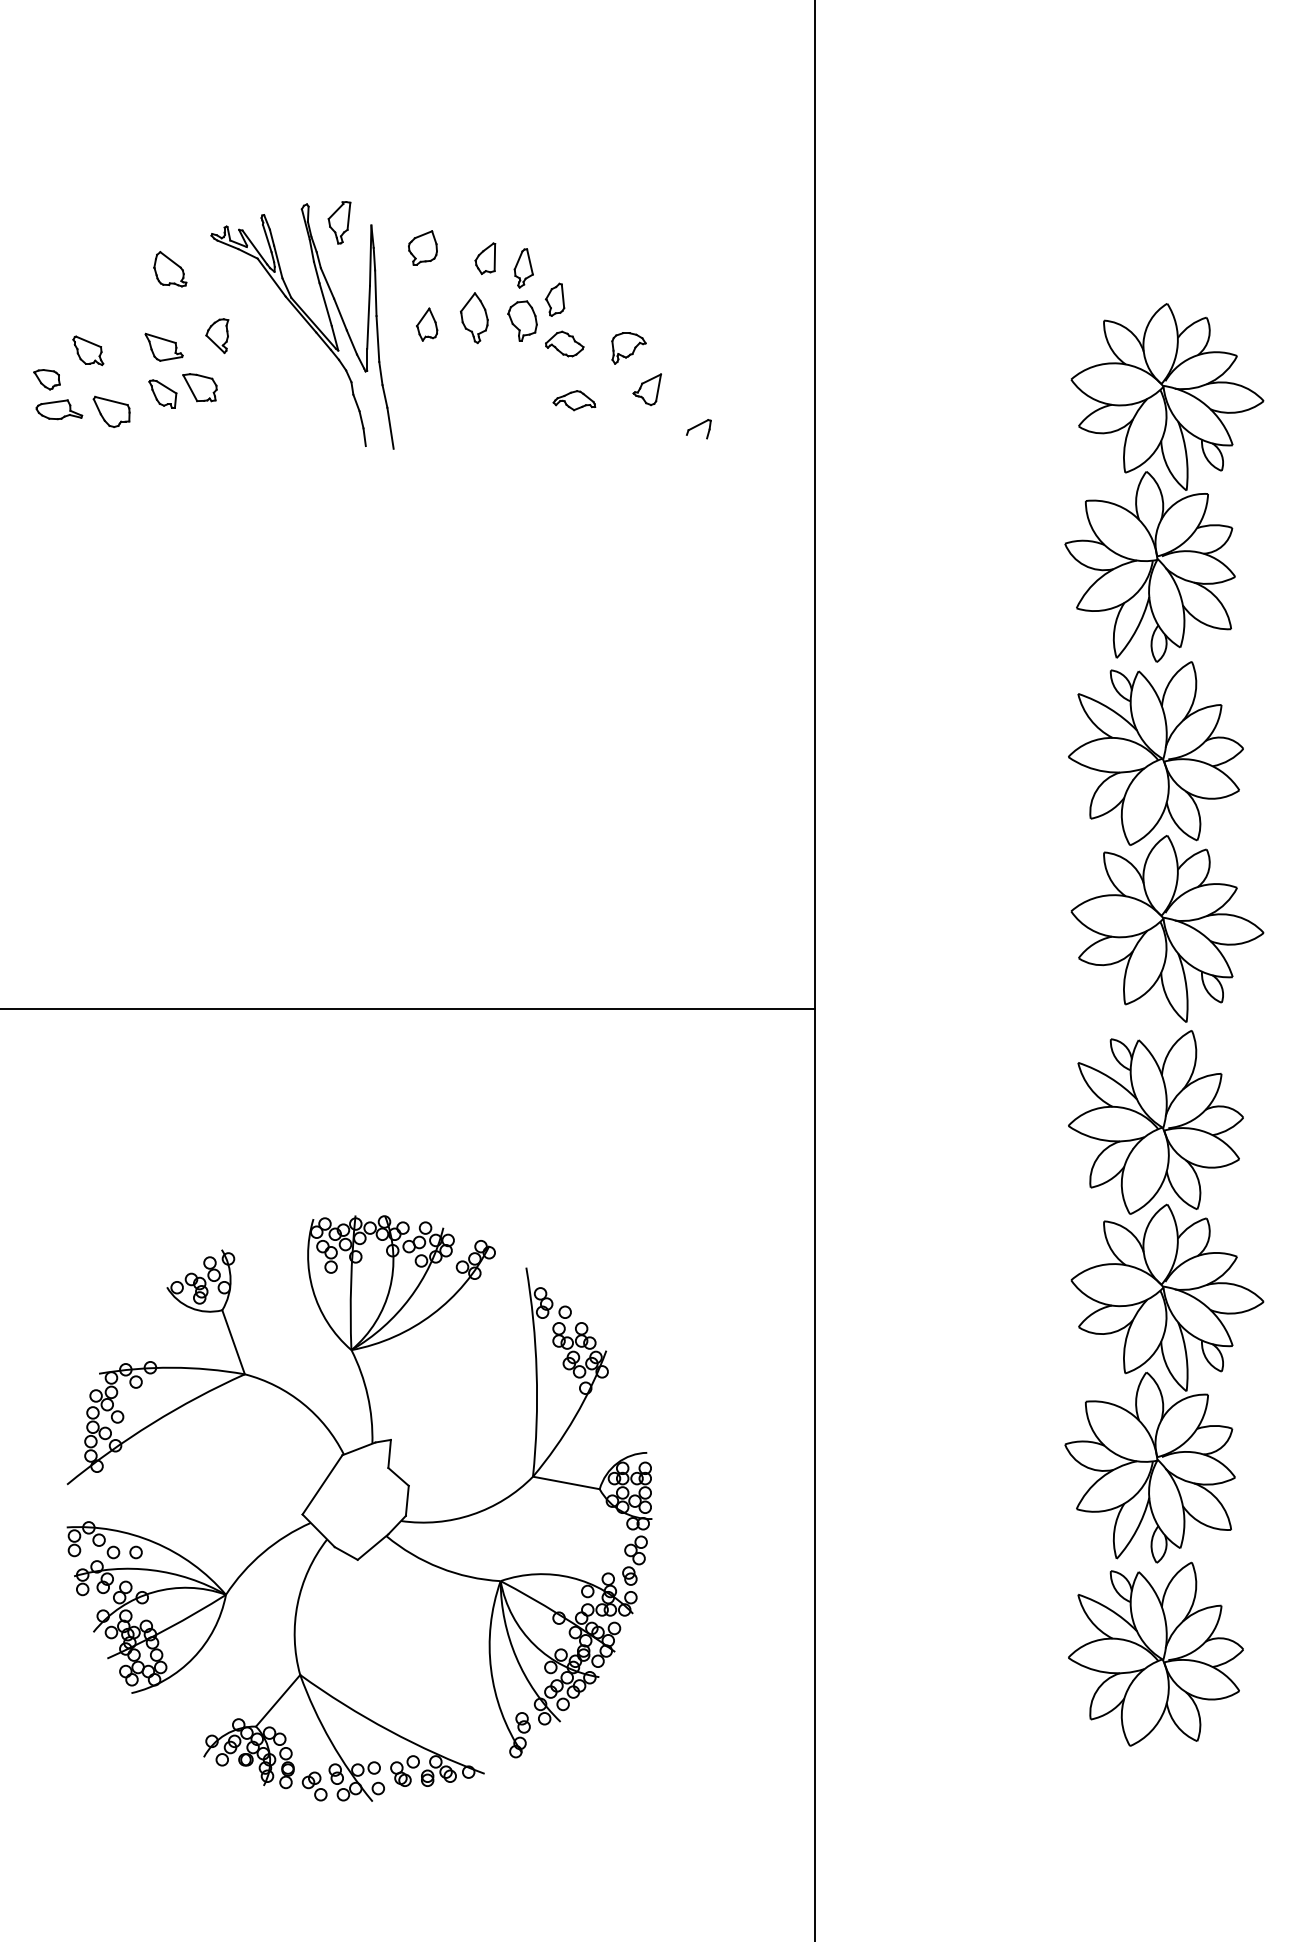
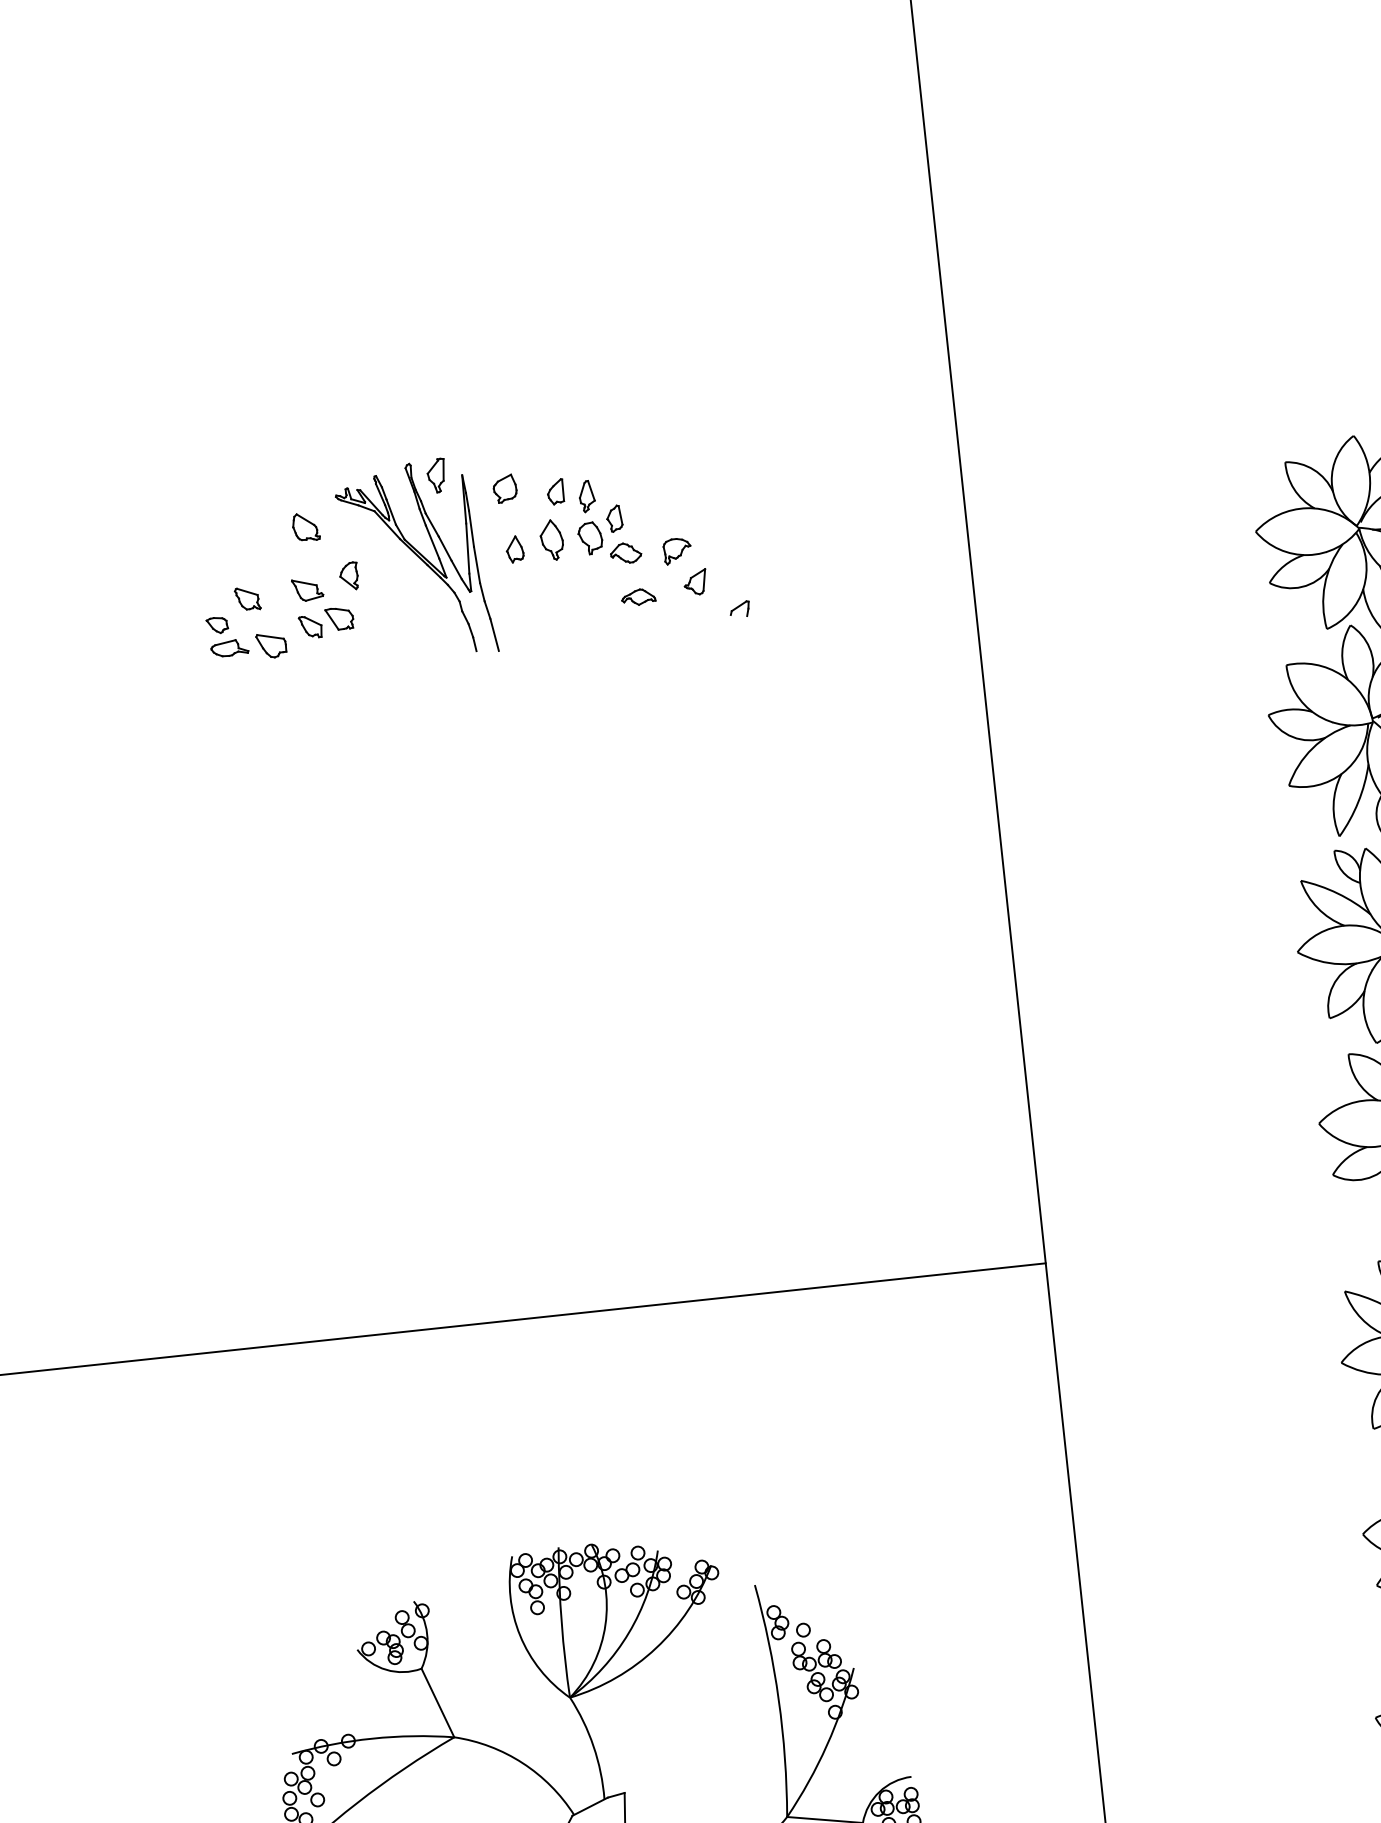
part: (372, 325) -> (471, 554), size x0.71

